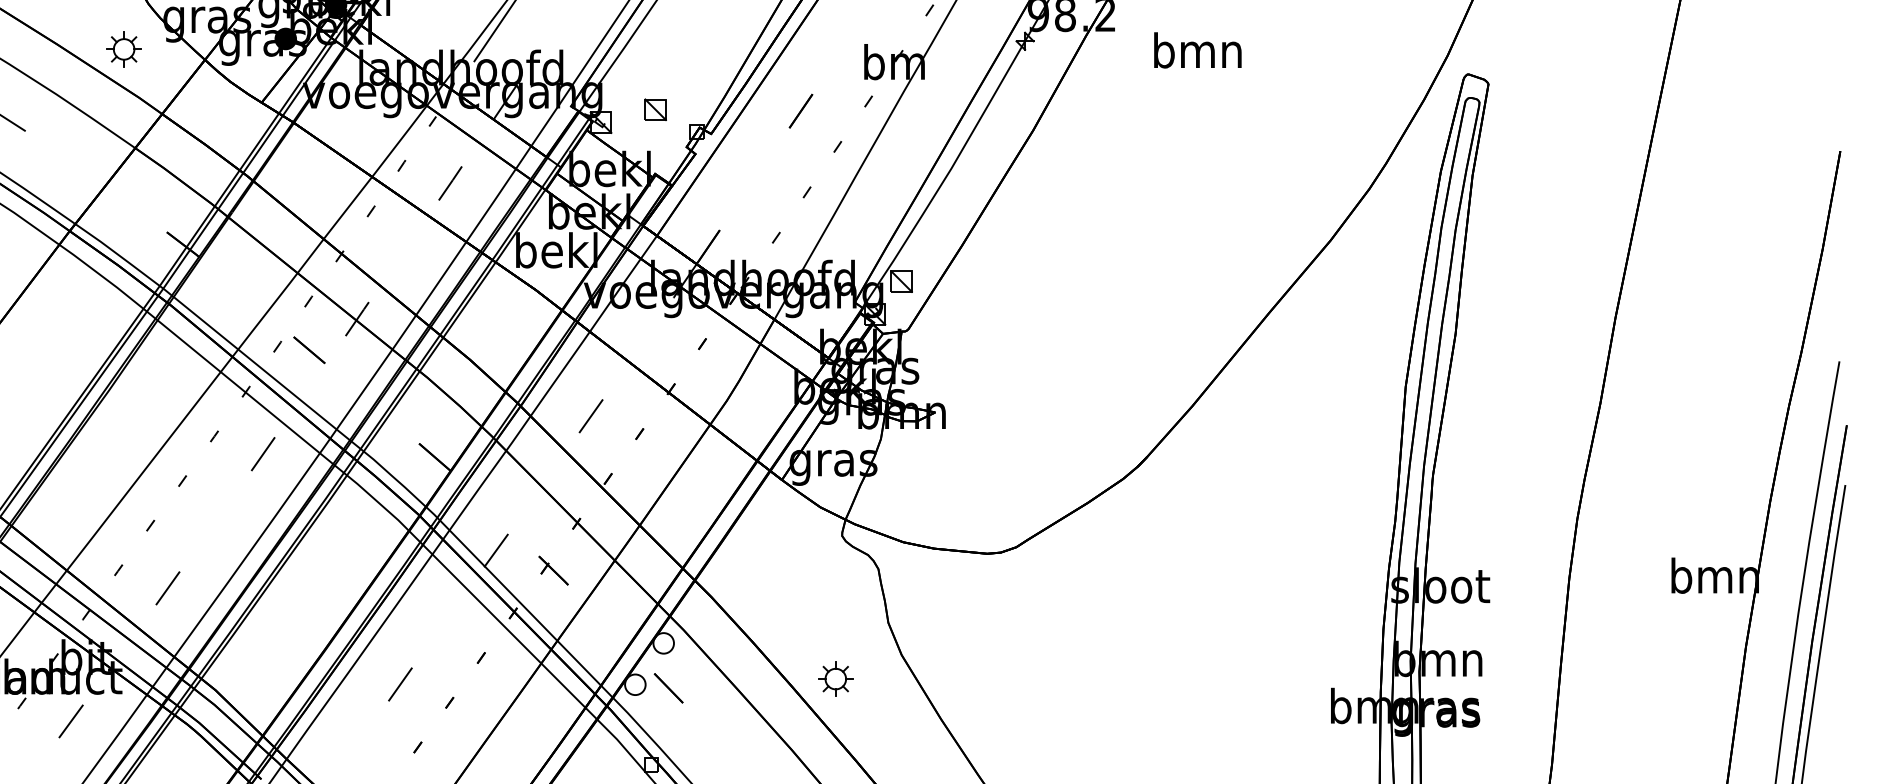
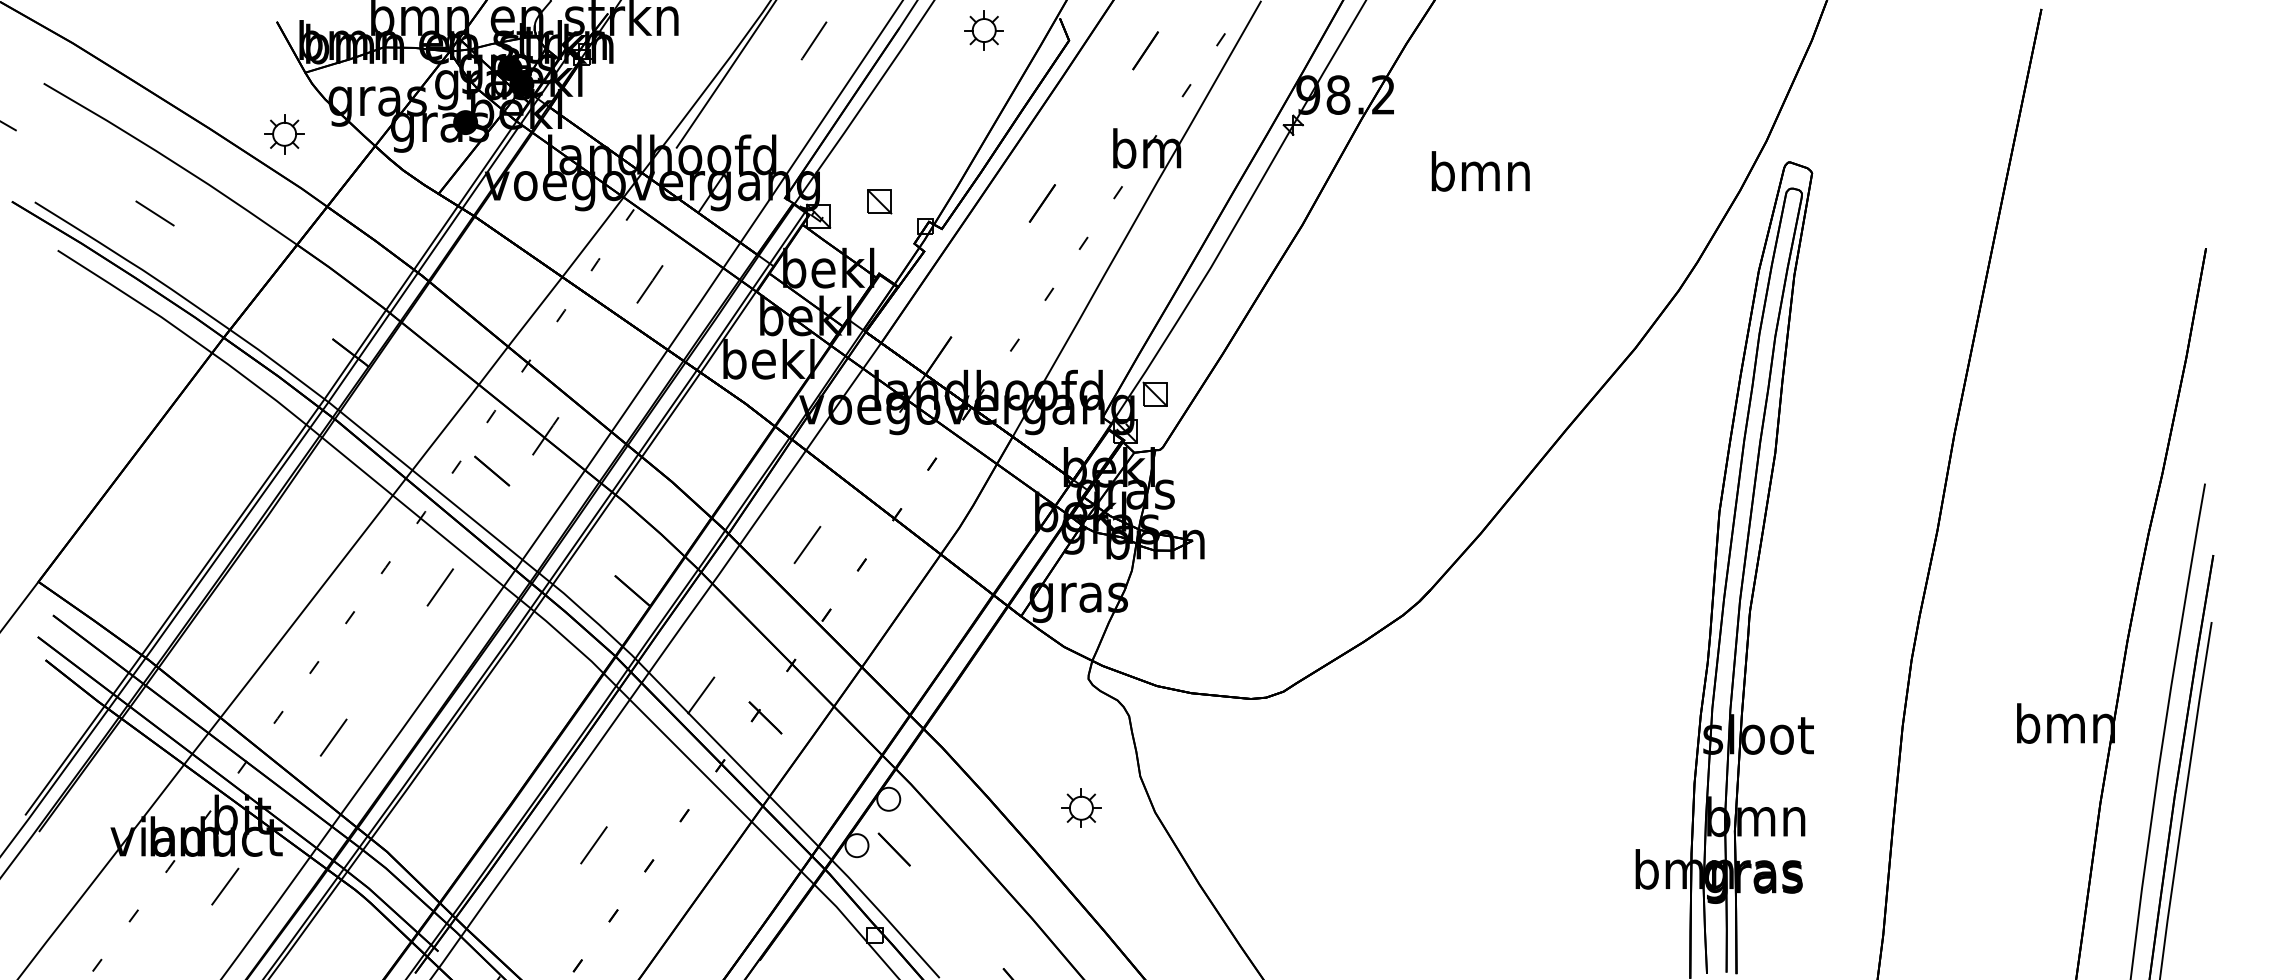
text: (1197, 50) -> (1480, 171), moved
part: (835, 678) -> (1081, 807), moved

